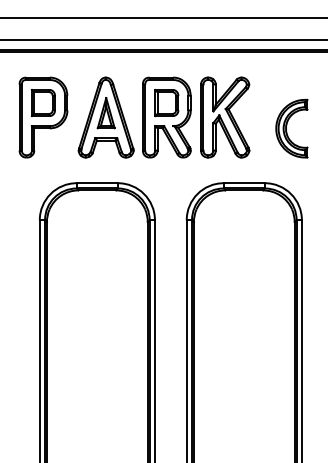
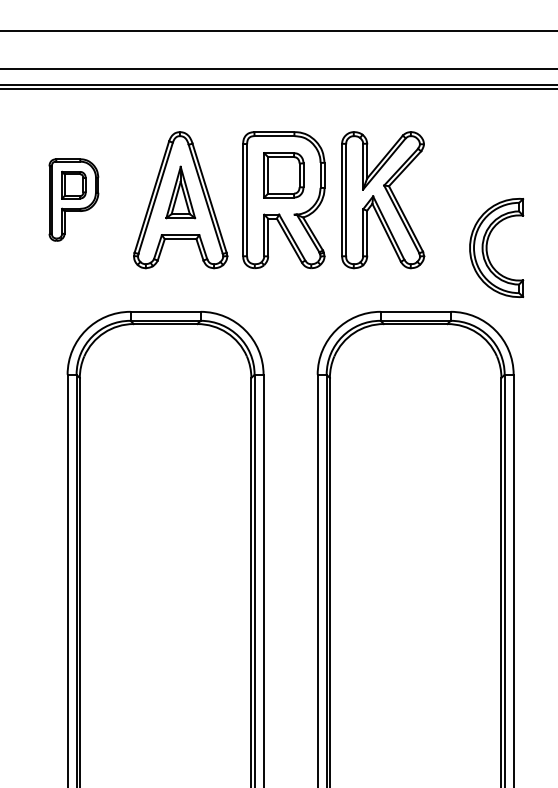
part: (43, 117) -> (73, 199), size x0.6
part: (291, 128) -> (495, 247), moved

